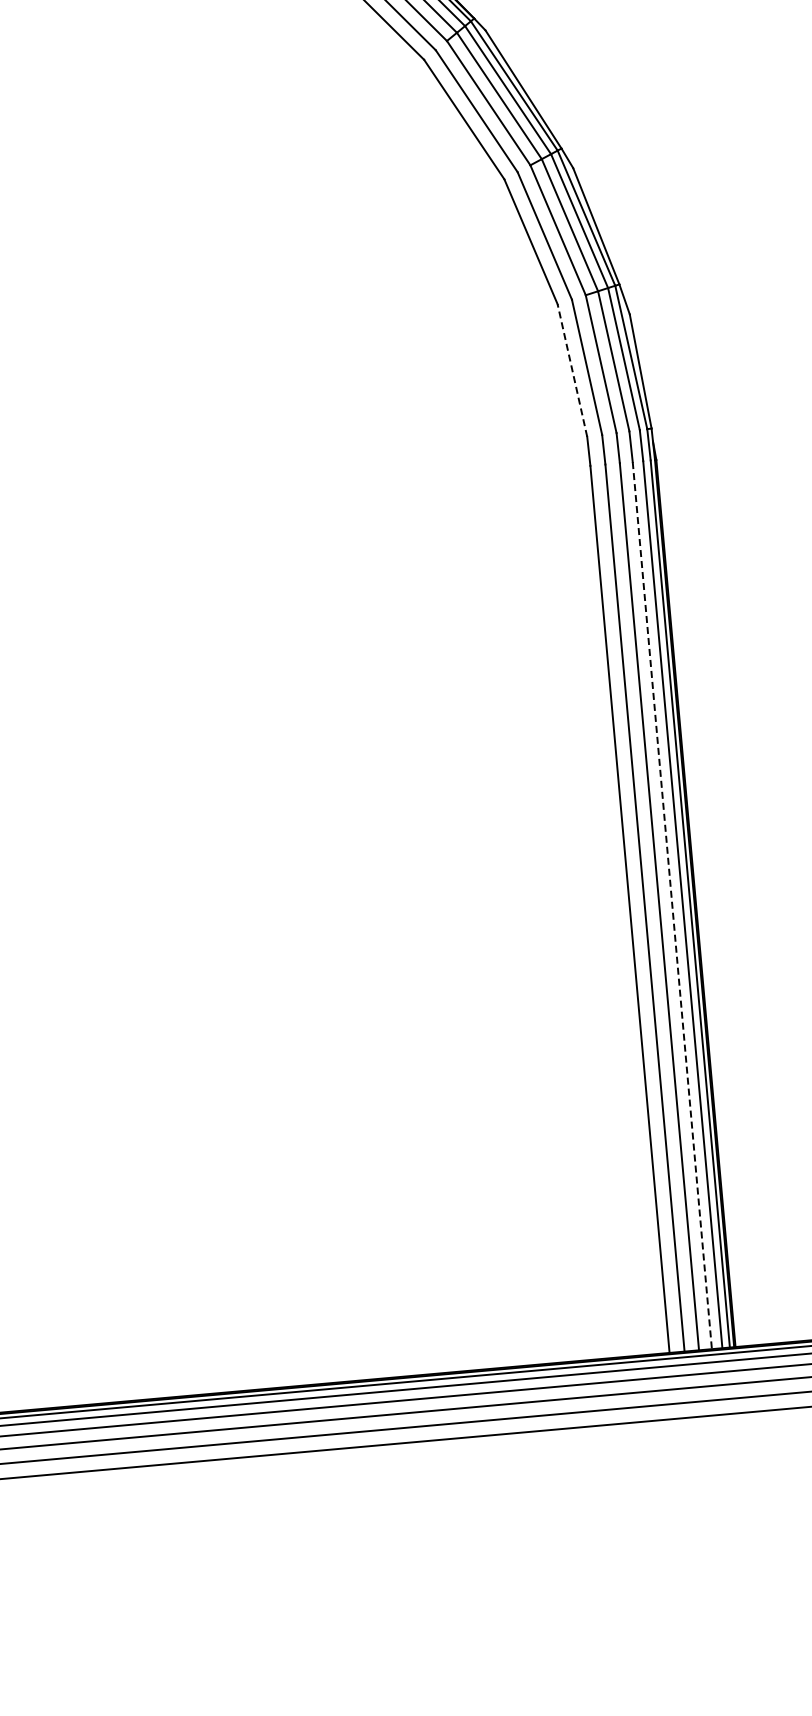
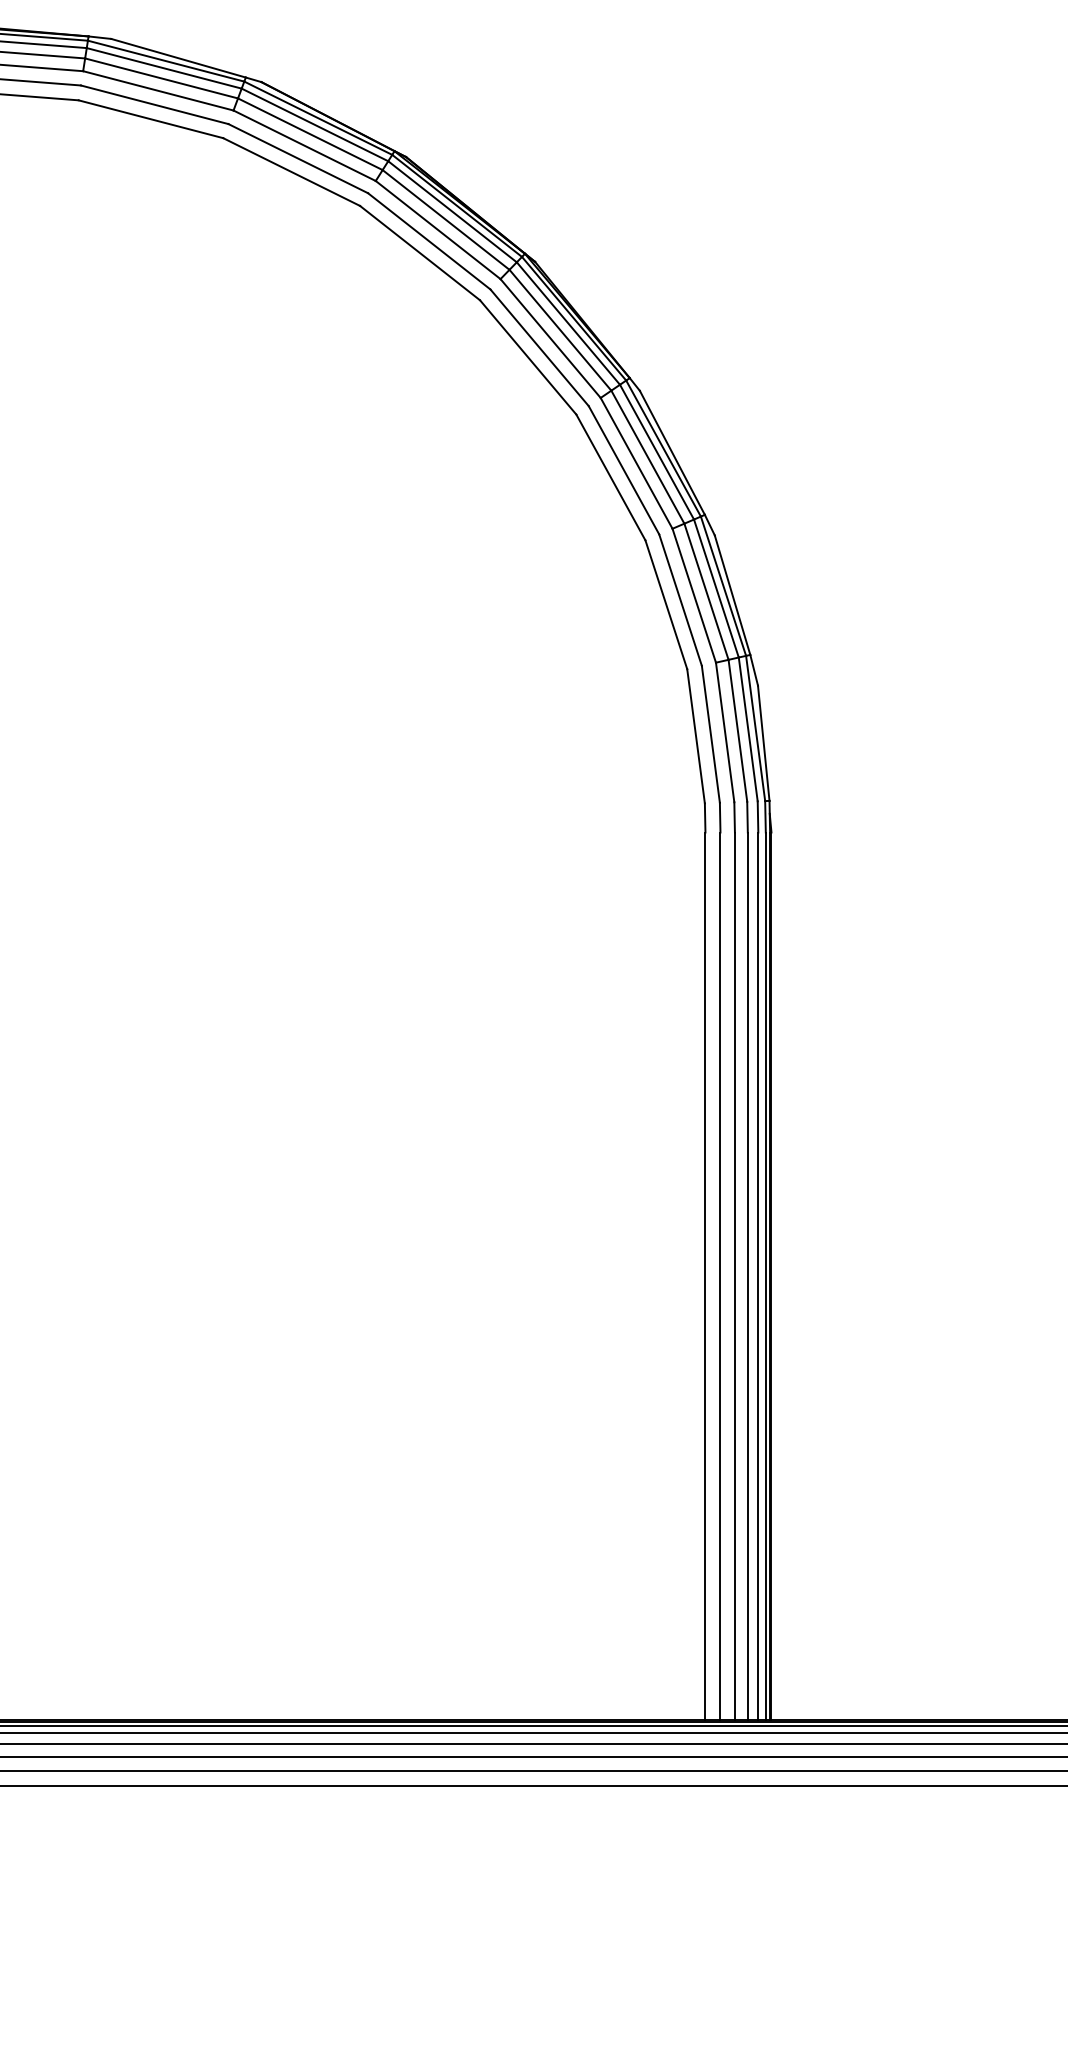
line: (572, 370) -> (696, 736), dashed -> solid
line: (672, 905) -> (747, 1276), dashed -> solid

